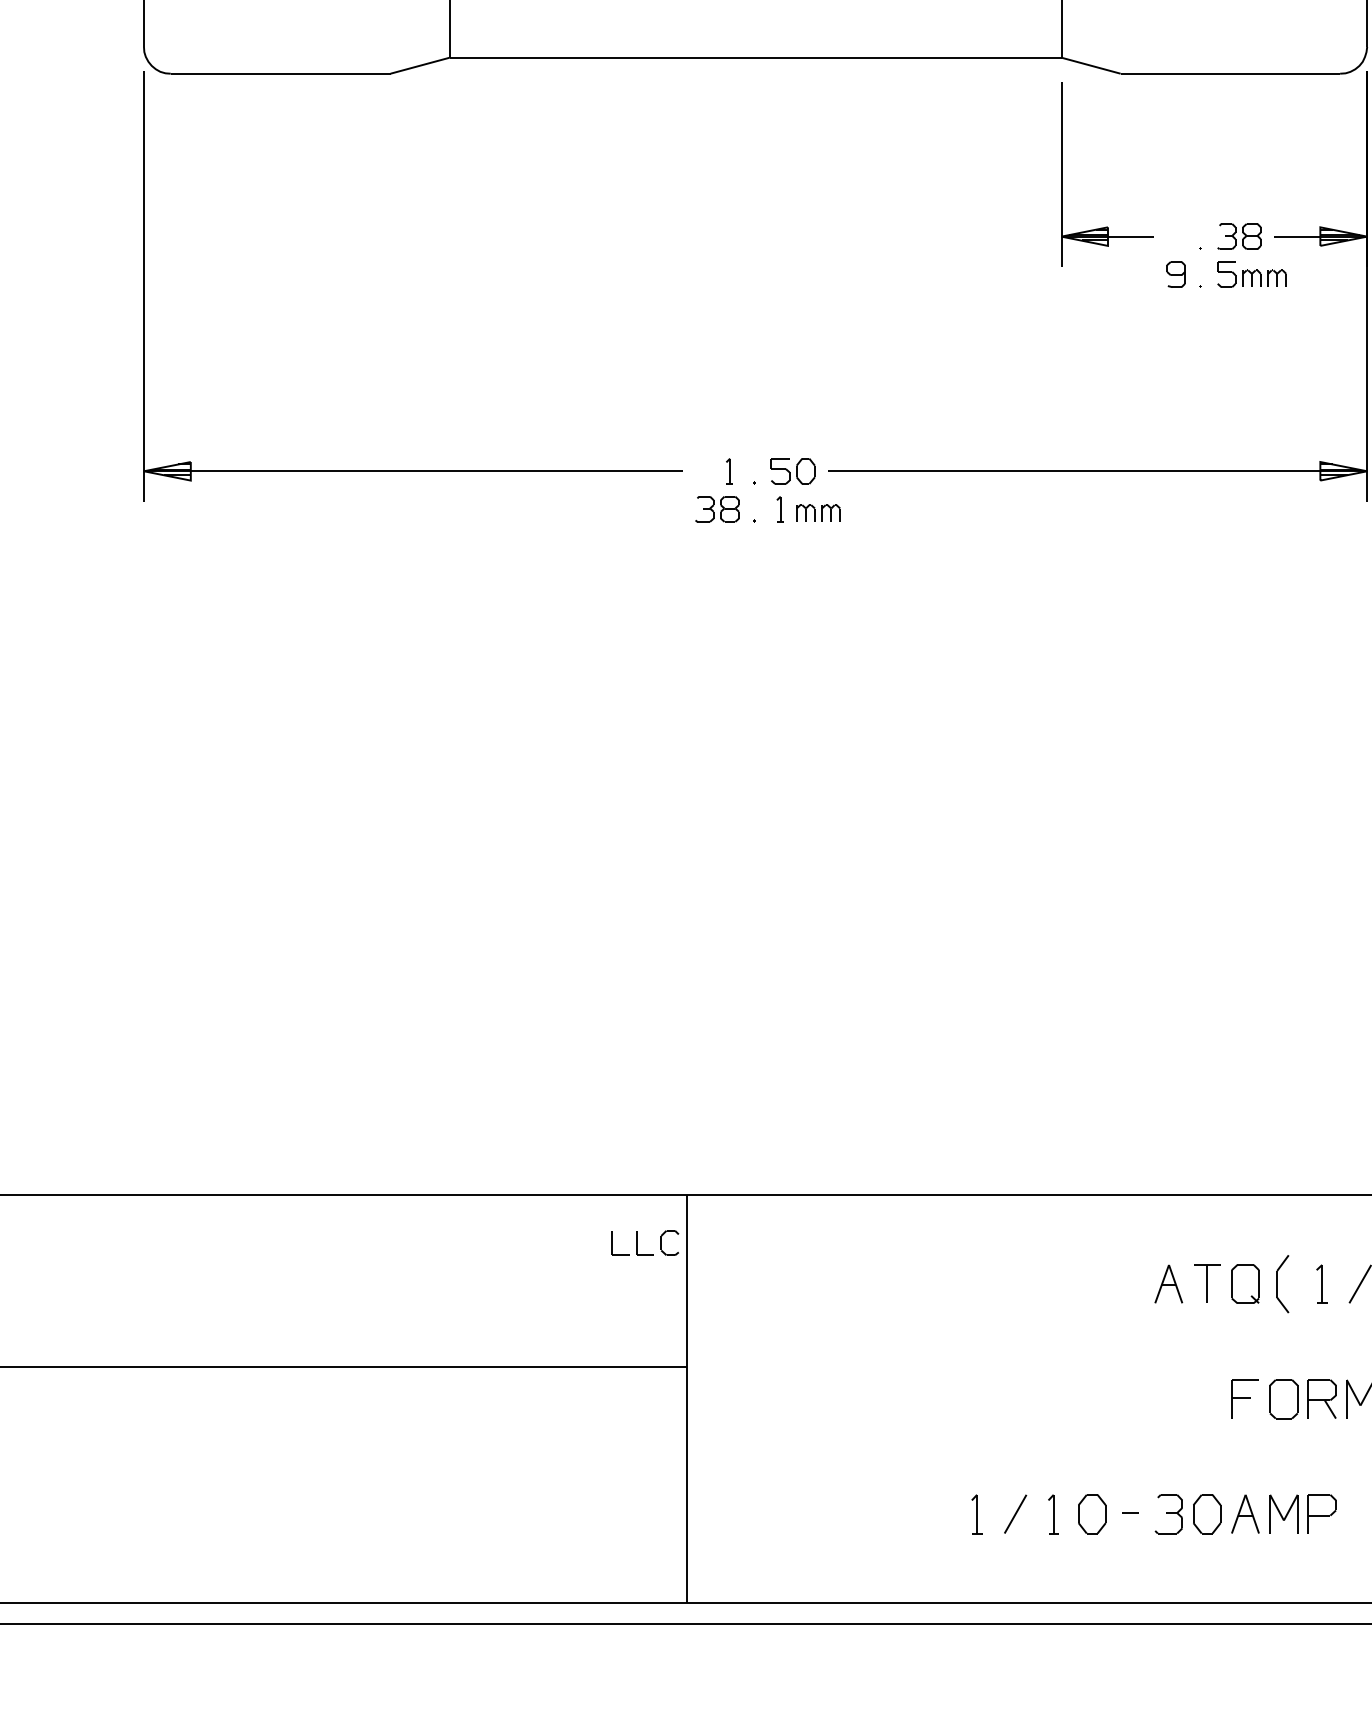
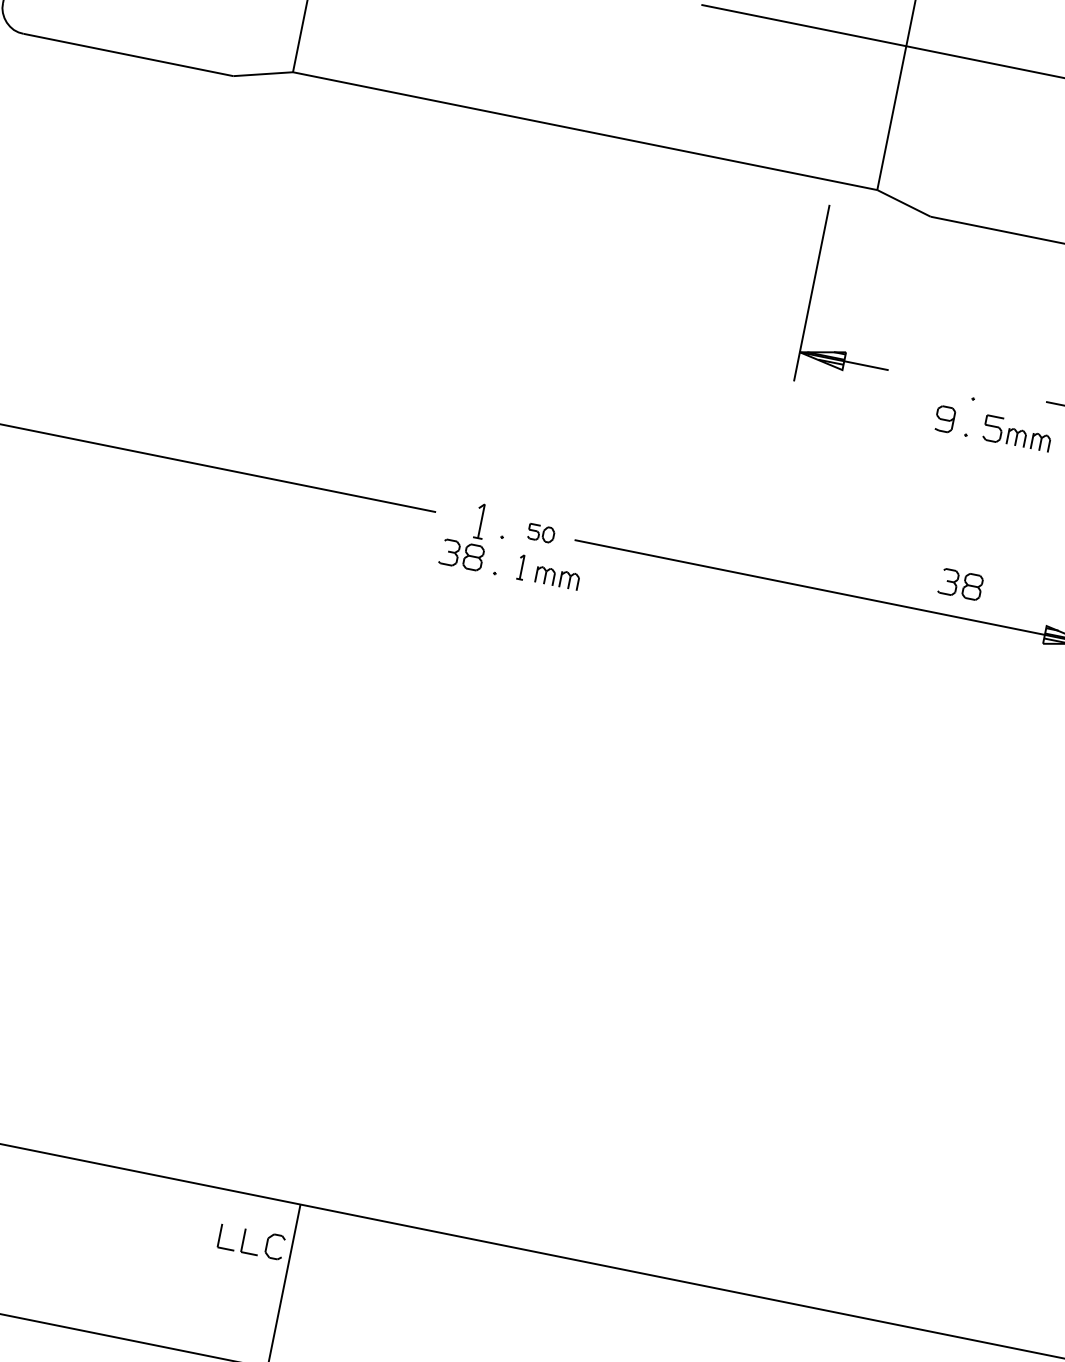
part: (1062, 174) -> (812, 293), moved
part: (1239, 236) -> (960, 584), moved
part: (729, 471) -> (480, 521), size x1.4
part: (792, 471) -> (540, 533), size x0.6

